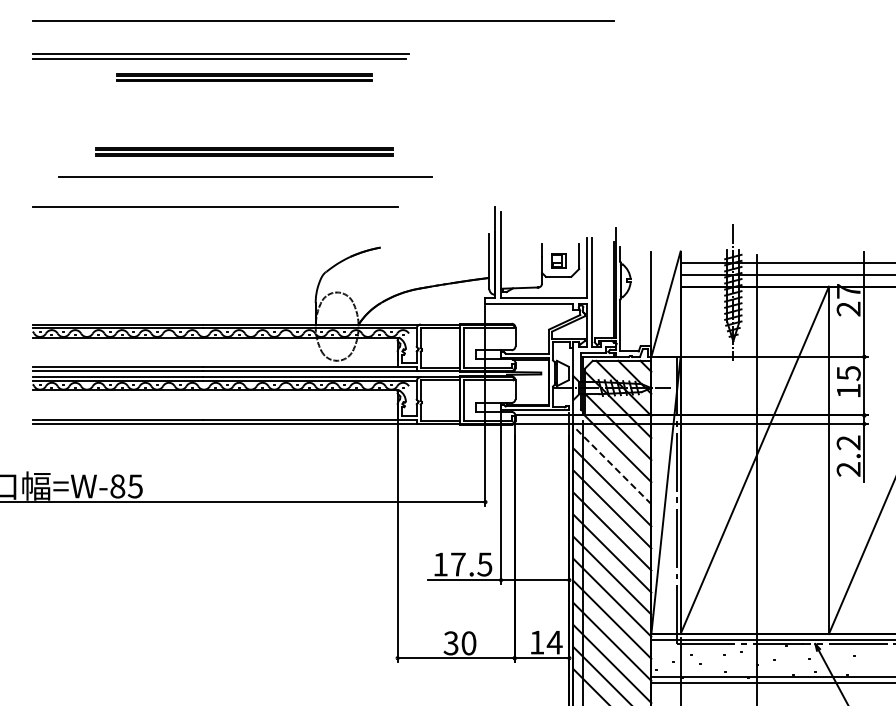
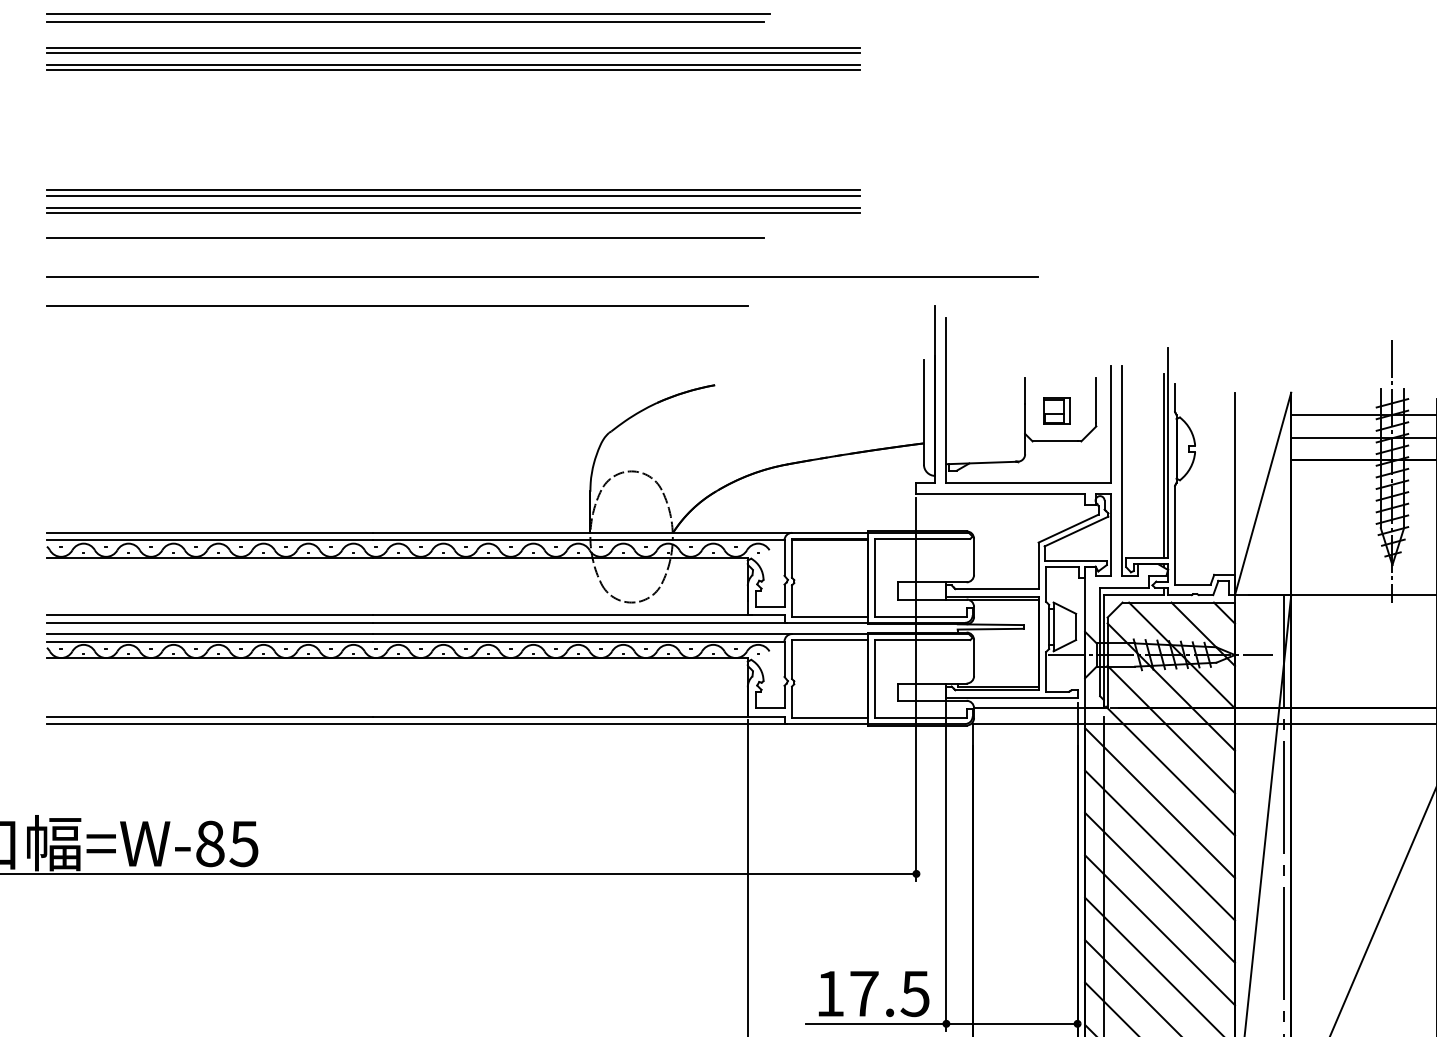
part: (244, 77) -> (453, 58), size x1.67
part: (244, 151) -> (453, 200), size x1.43
line: (245, 176) -> (405, 237), moved
line: (290, 191) -> (541, 277), added
line: (611, 464) -> (1158, 801), dashed -> solid

